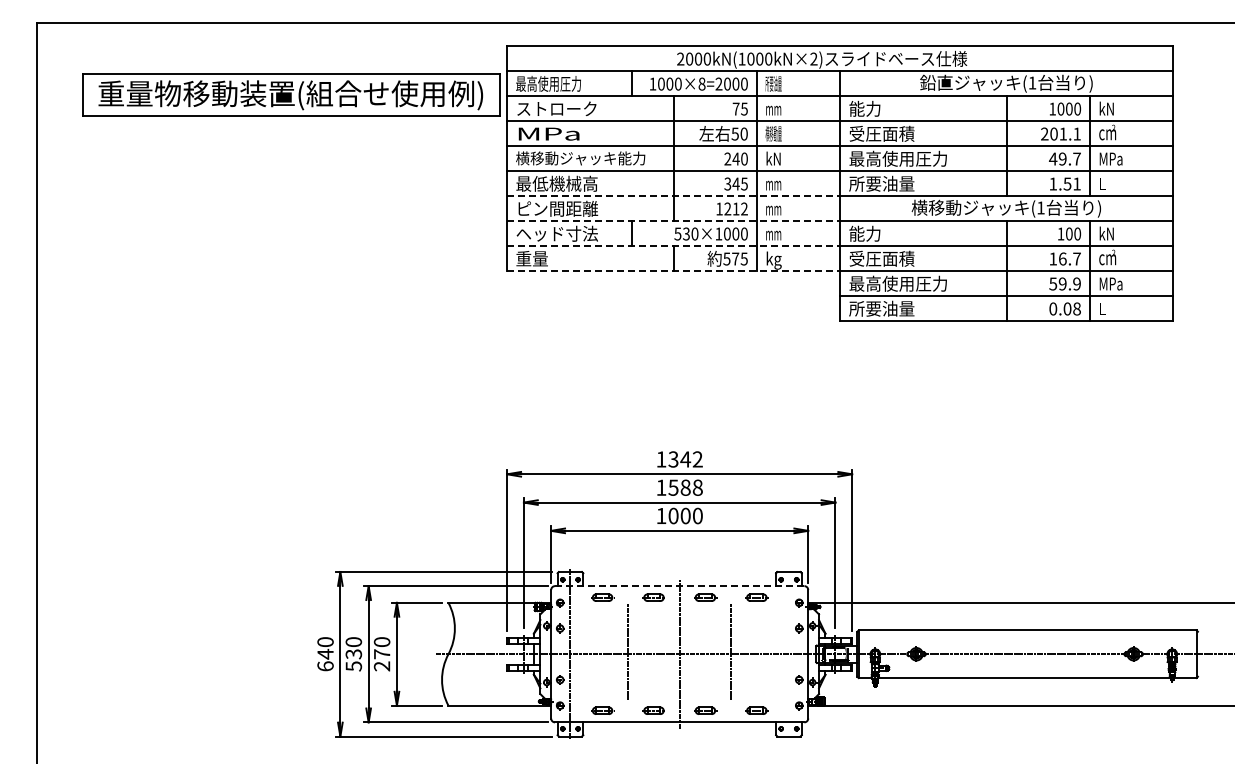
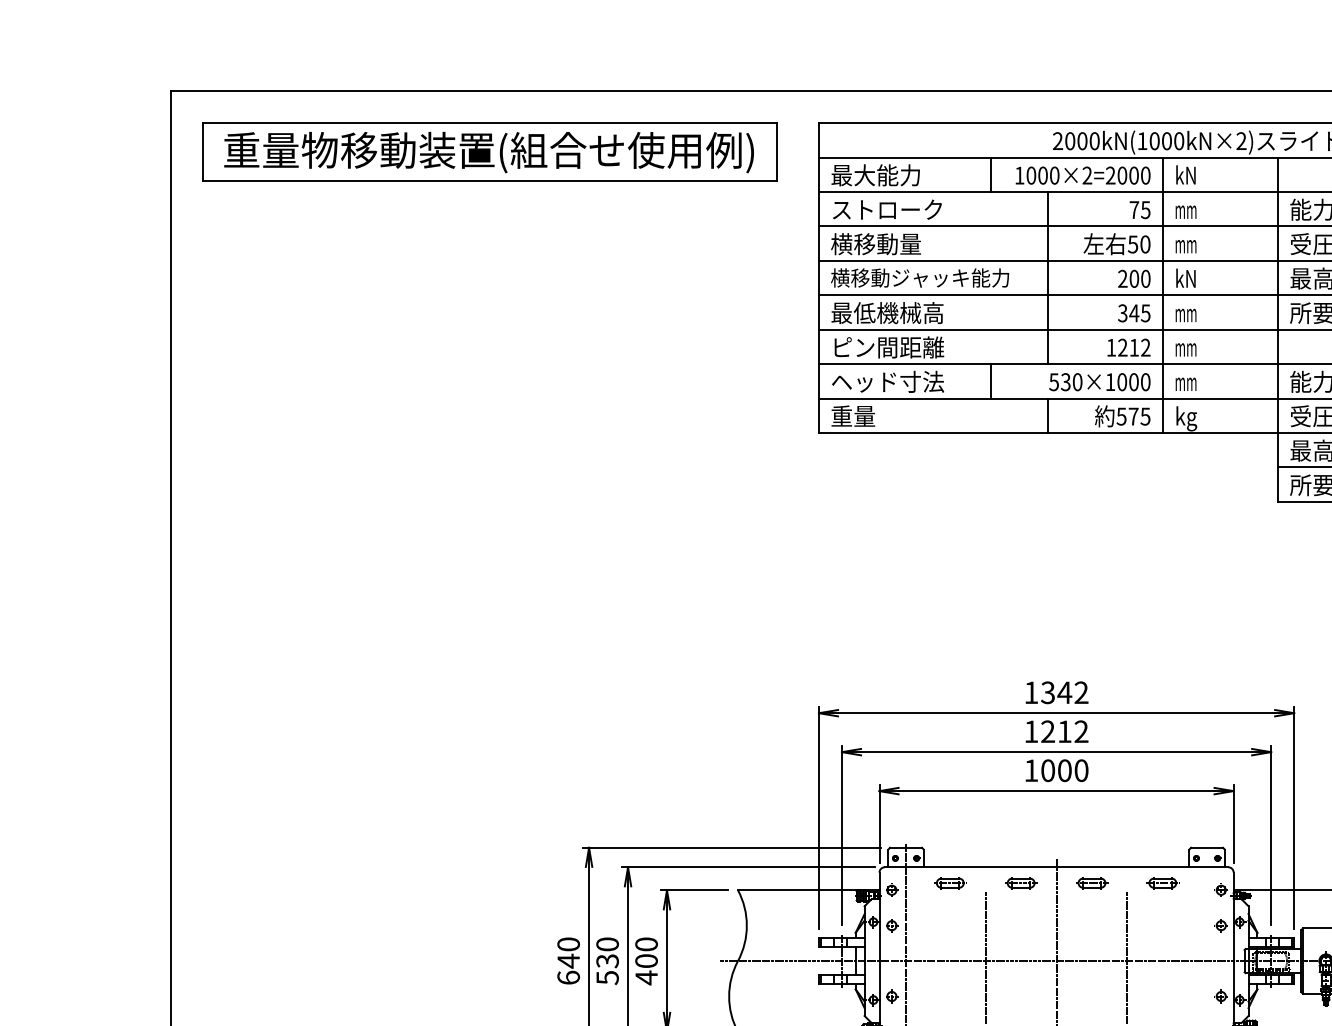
text: (548, 83) -> (875, 174), 最高使用圧力 -> 最大能力
text: (701, 83) -> (1086, 174), 1000×8=2000 -> 1000×2=2000
text: (773, 83) -> (1185, 174), 所要油量 -> kN
part: (291, 94) -> (490, 151), moved
text: (548, 133) -> (875, 243), MPa -> 横移動量
text: (773, 133) -> (1185, 243), 横移動量 -> mm
text: (735, 158) -> (1133, 278), 240 -> 200
line: (673, 195) -> (1048, 329), dashed -> solid
line: (673, 220) -> (1048, 363), dashed -> solid
line: (673, 245) -> (1048, 397), dashed -> solid
line: (673, 270) -> (1048, 432), dashed -> solid
text: (685, 487) -> (1064, 731), 1588 -> 1212
line: (679, 586) -> (1056, 867), dashed -> solid
text: (381, 660) -> (645, 969), 270 -> 400

